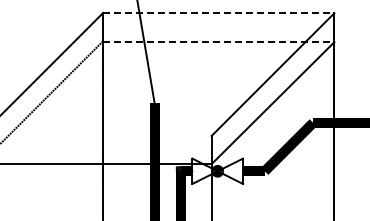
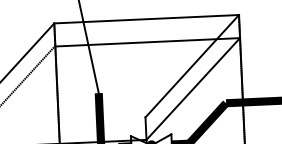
line: (218, 13) -> (146, 19), dashed -> solid
line: (218, 42) -> (147, 42), dashed -> solid

